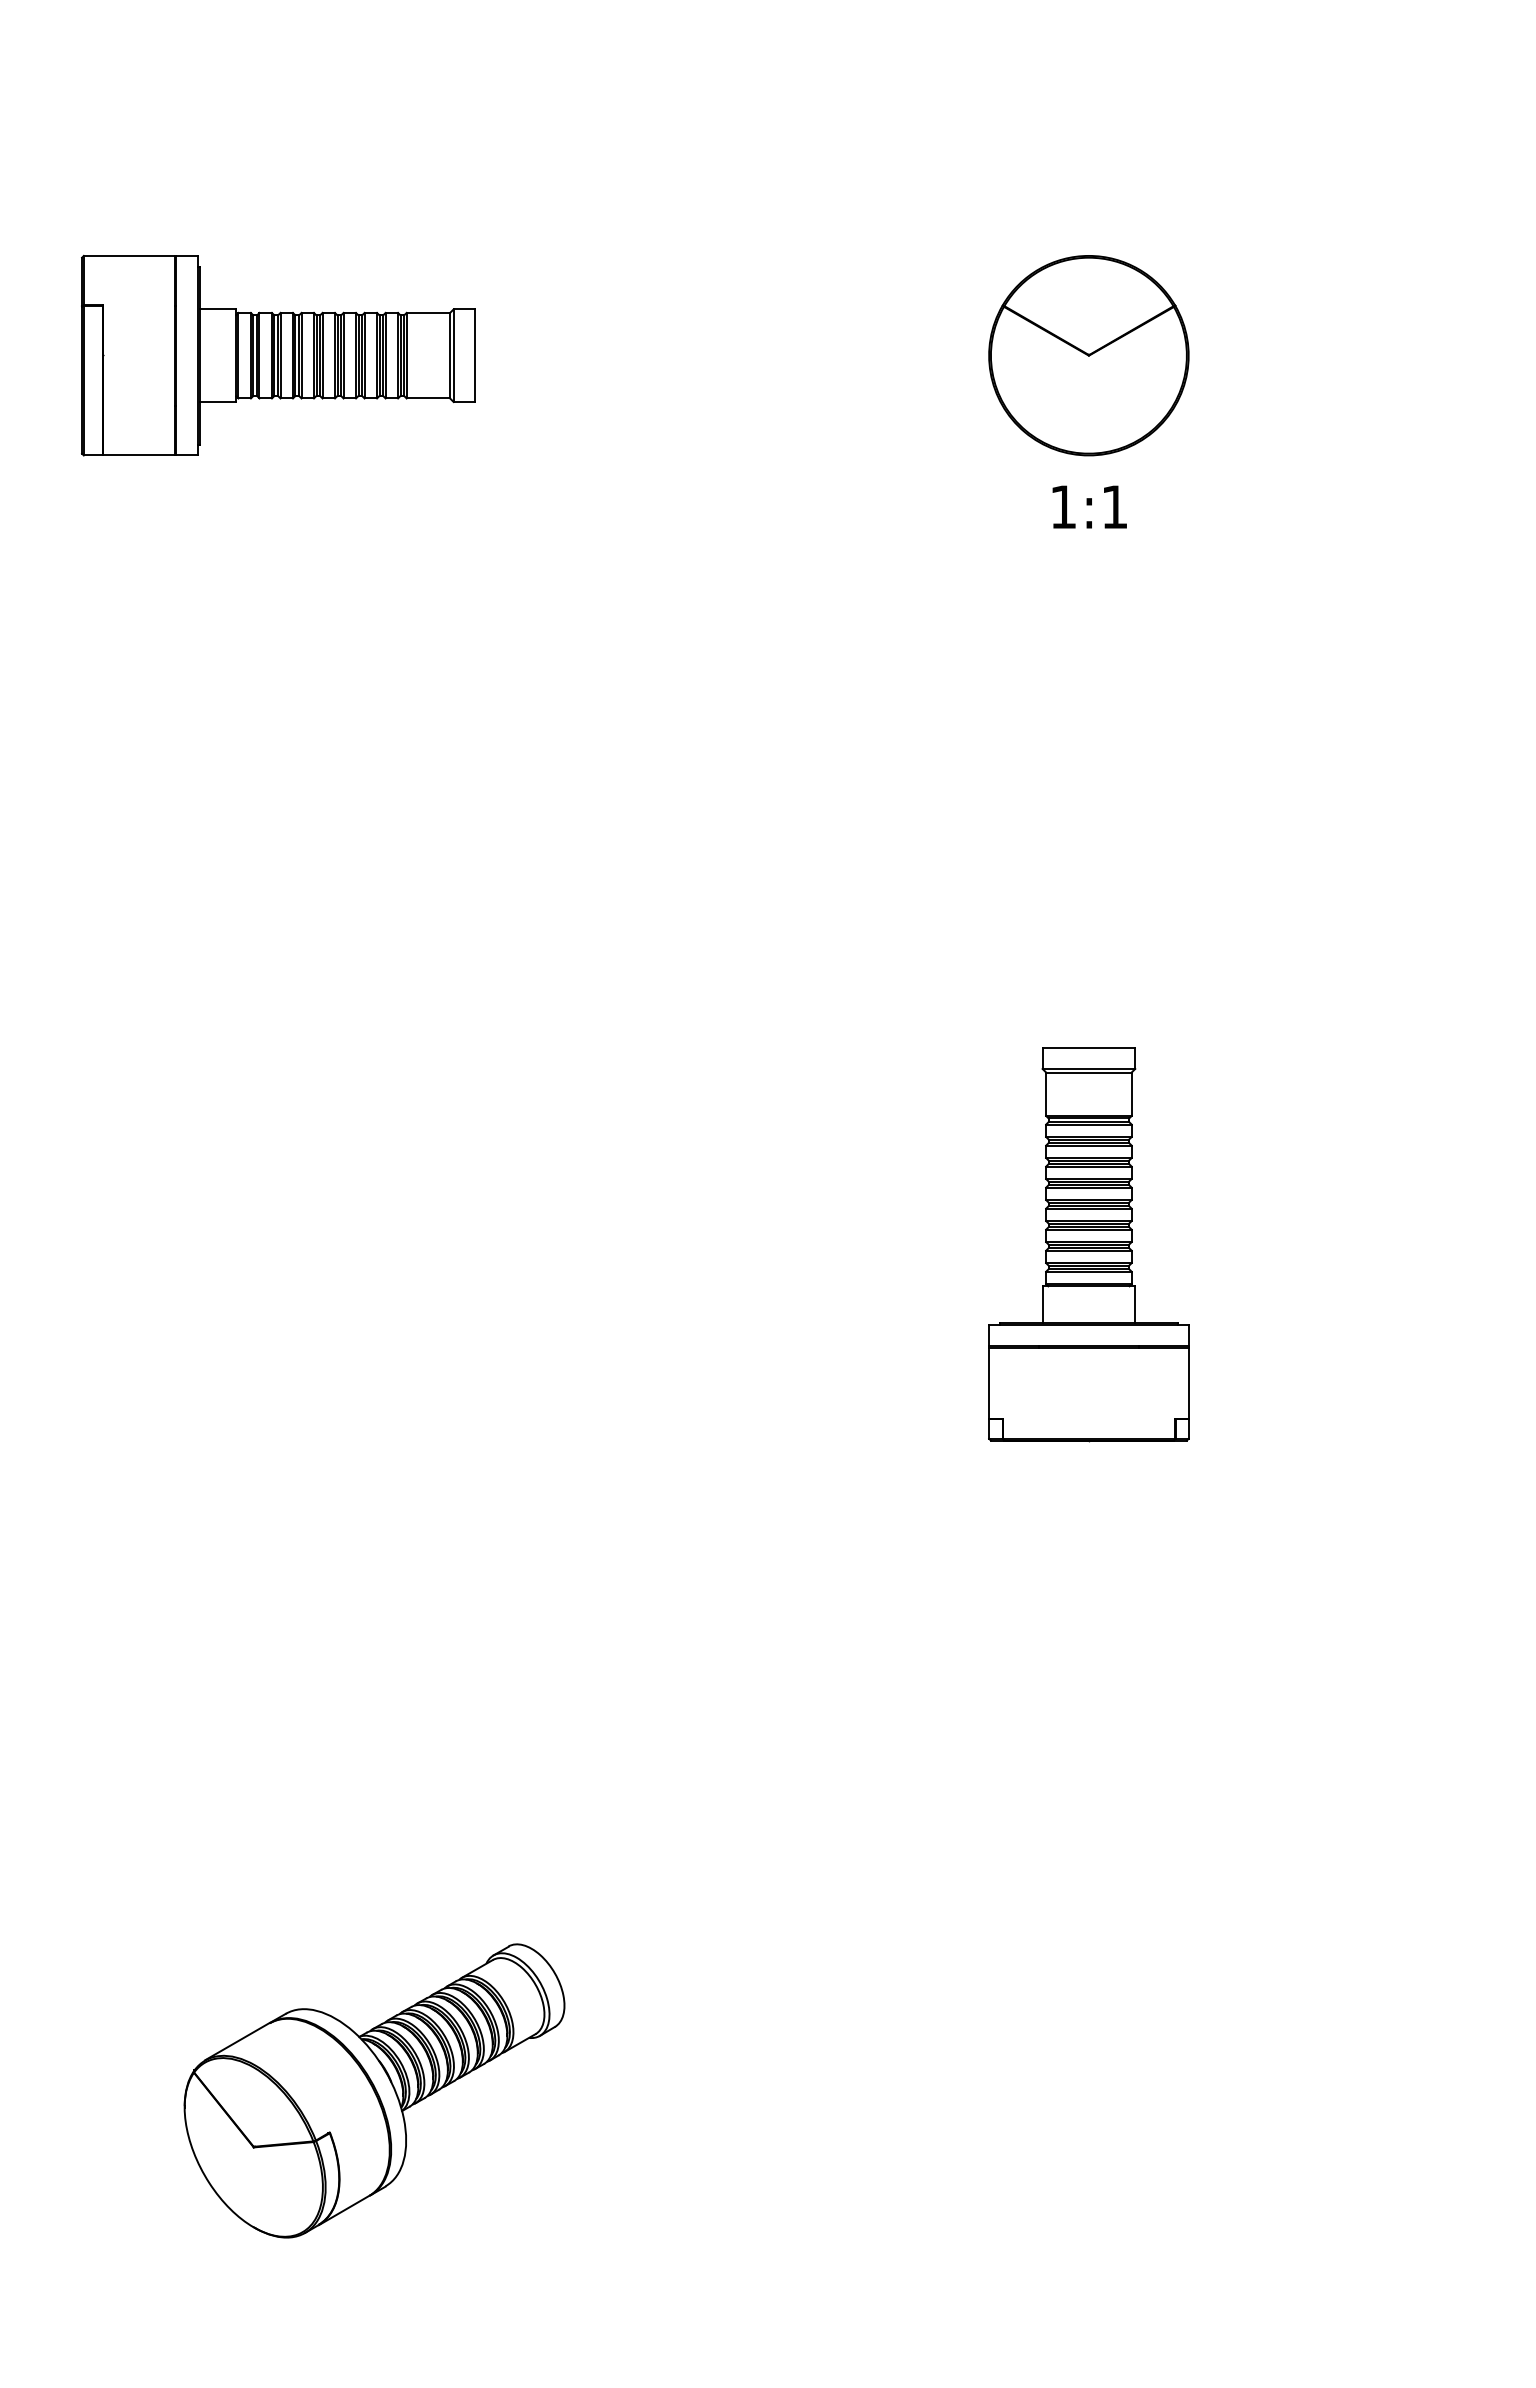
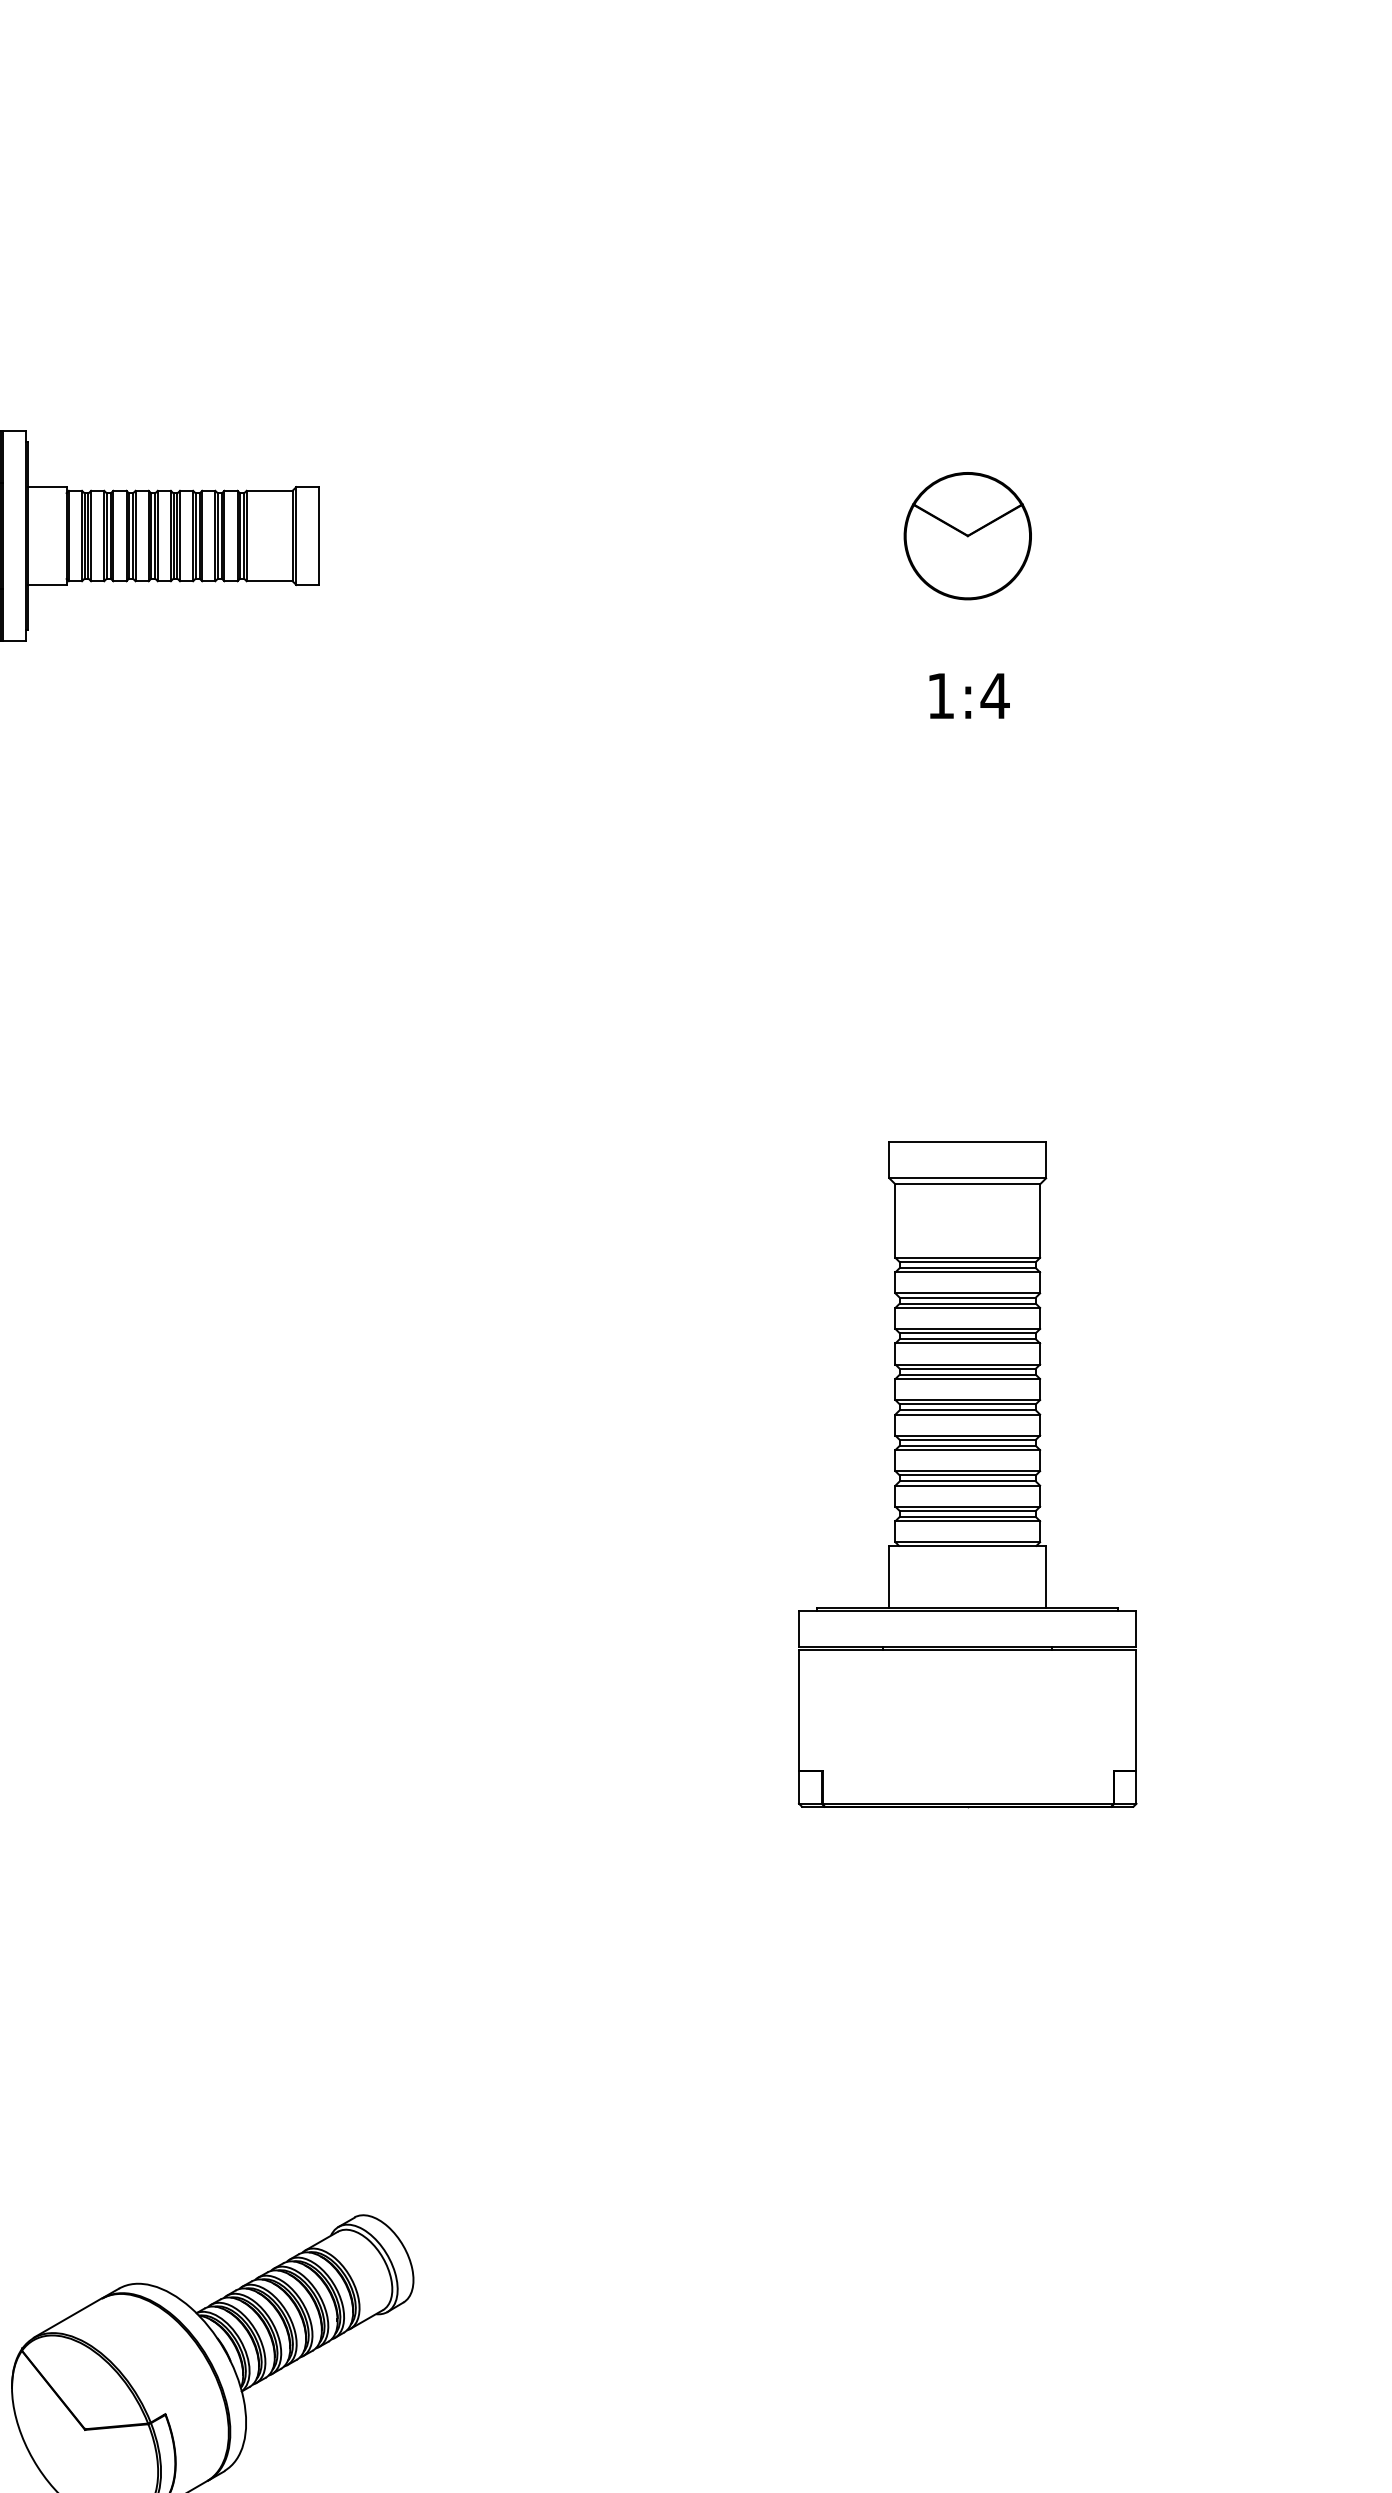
part: (1088, 355) -> (967, 535), size x0.6
text: (1114, 506) -> (994, 695), 1:1 -> 1:4
part: (1088, 1244) -> (967, 1475), size x1.6

